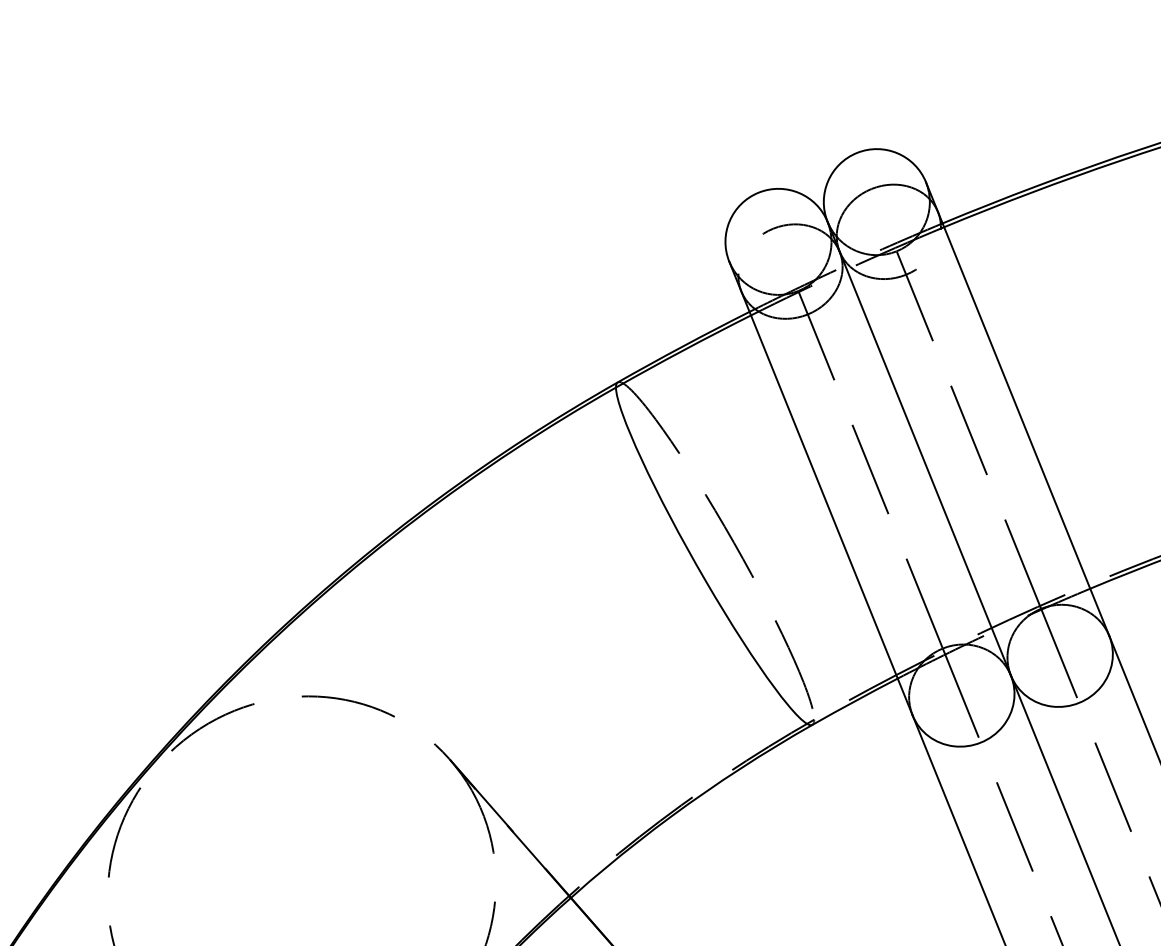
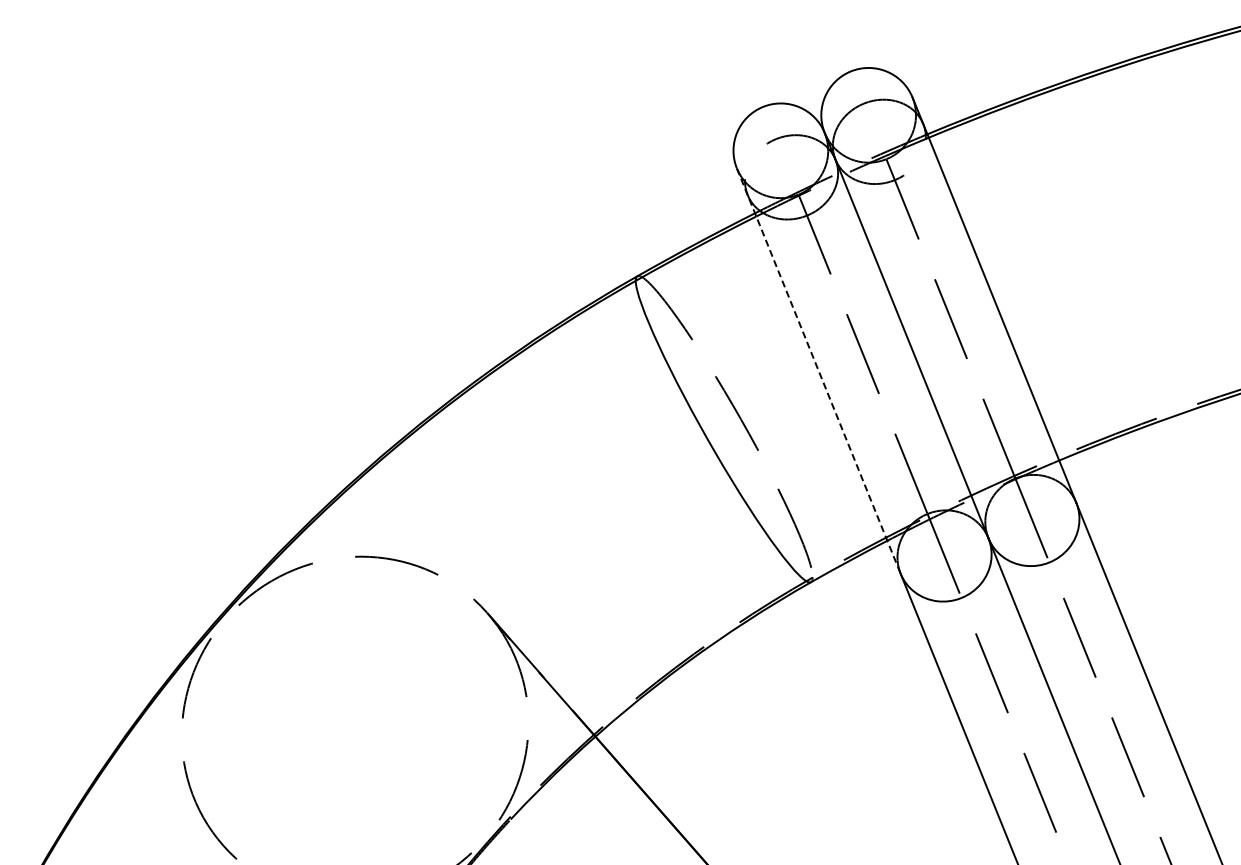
line: (820, 489) -> (818, 371), solid -> dashed

